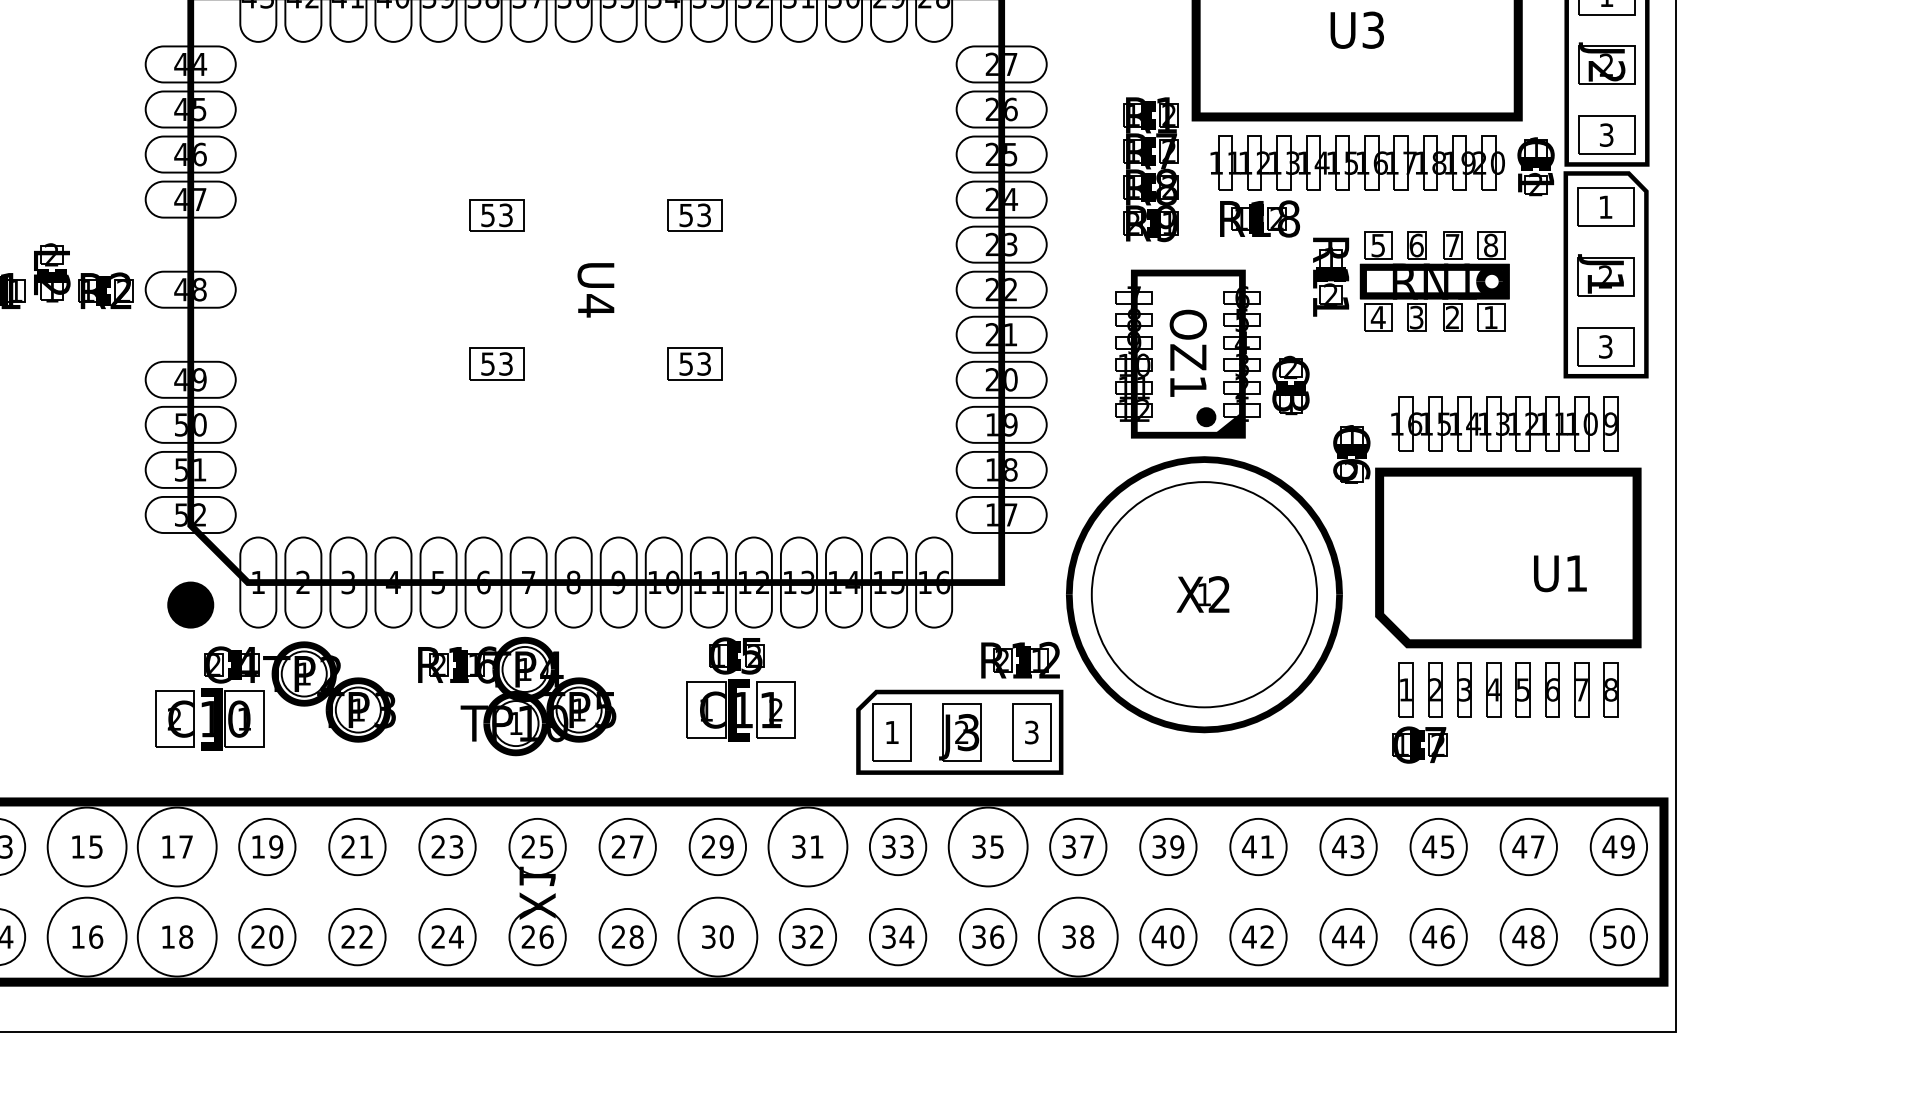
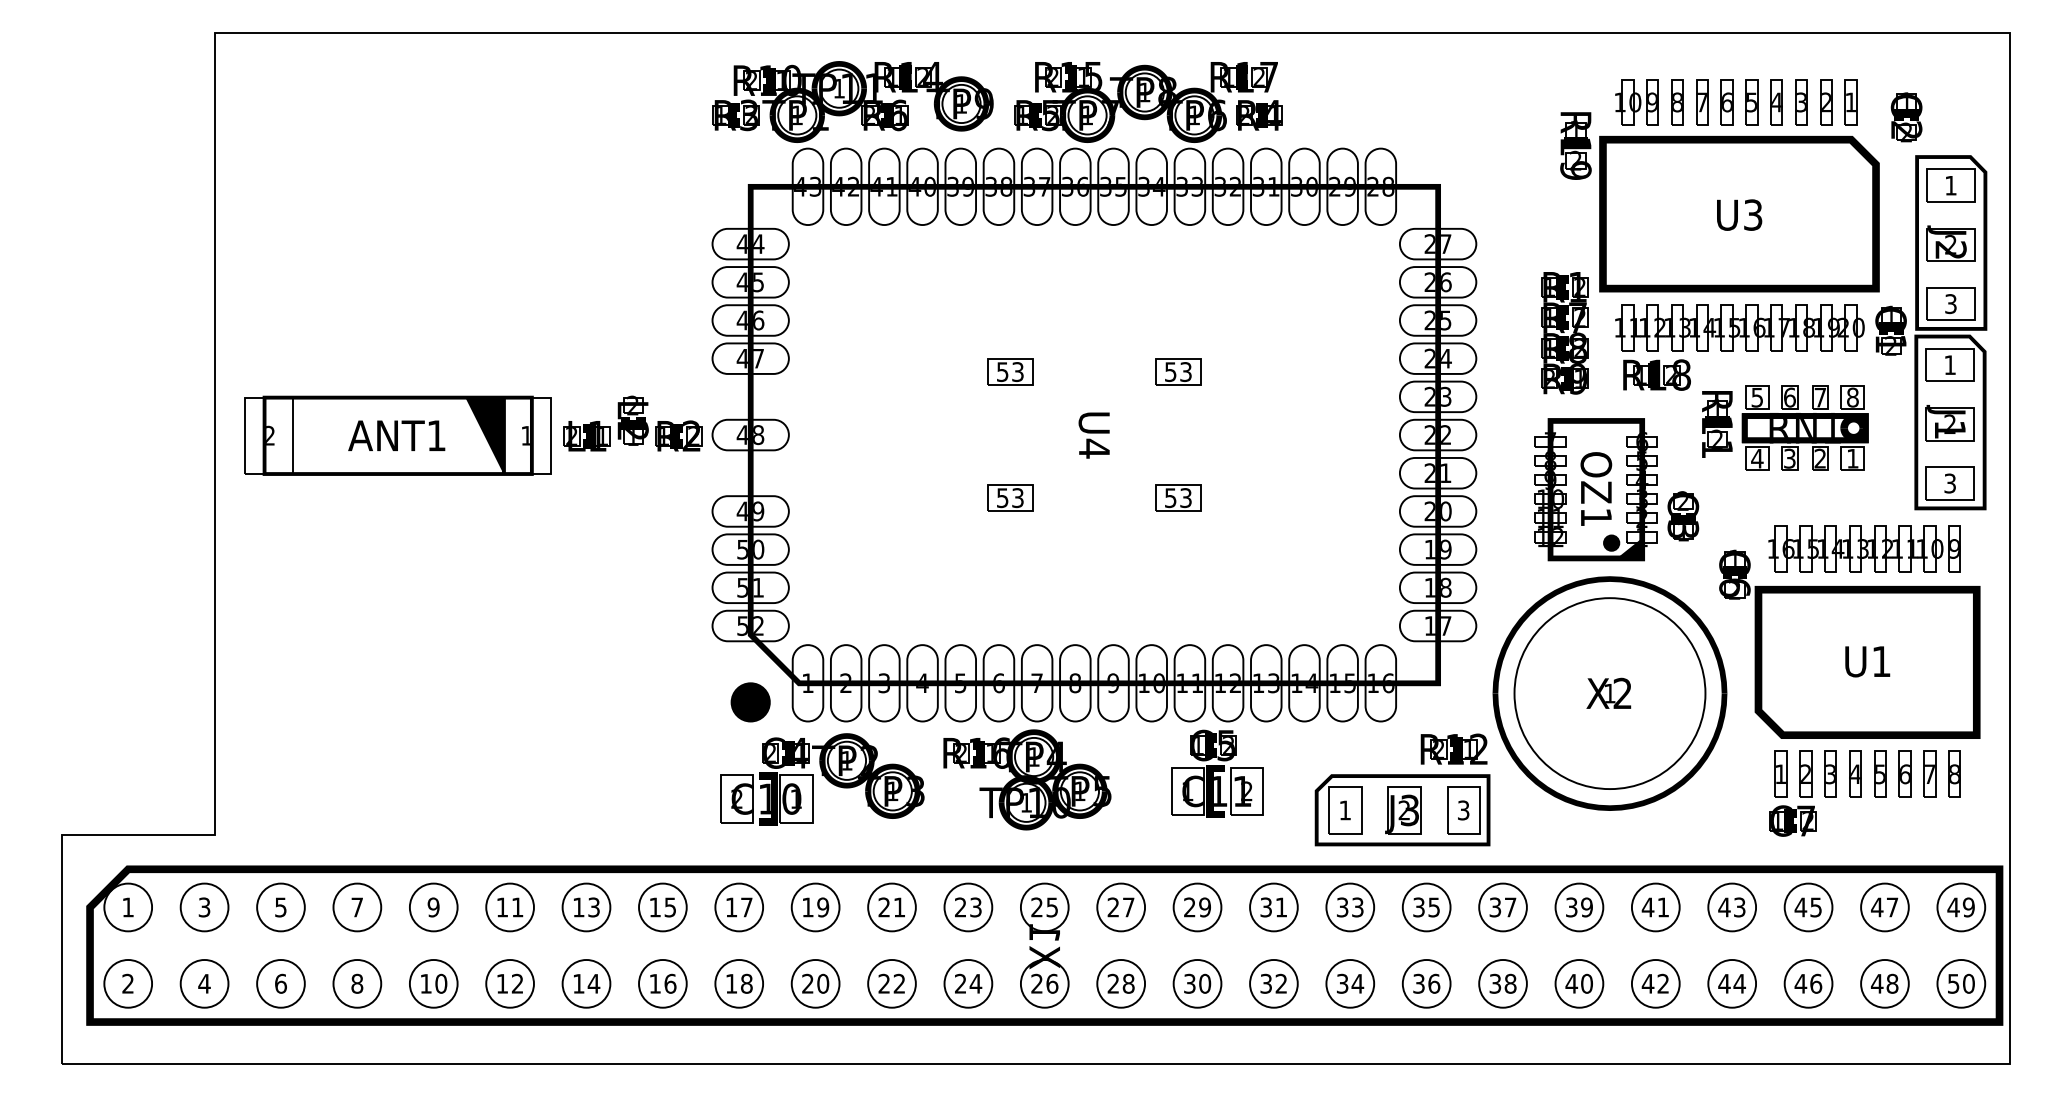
text: (1560, 573) -> (1867, 661), moved
circle: (86, 847) -> (662, 907), size x0.71
circle: (177, 847) -> (739, 907), size x0.71
circle: (807, 847) -> (1273, 907), size x0.71
circle: (987, 847) -> (1426, 907), size x0.71
circle: (86, 936) -> (662, 983), size x0.71
circle: (177, 936) -> (739, 983), size x0.71
circle: (717, 936) -> (1197, 983), size x0.71
circle: (1077, 936) -> (1502, 983), size x0.71

